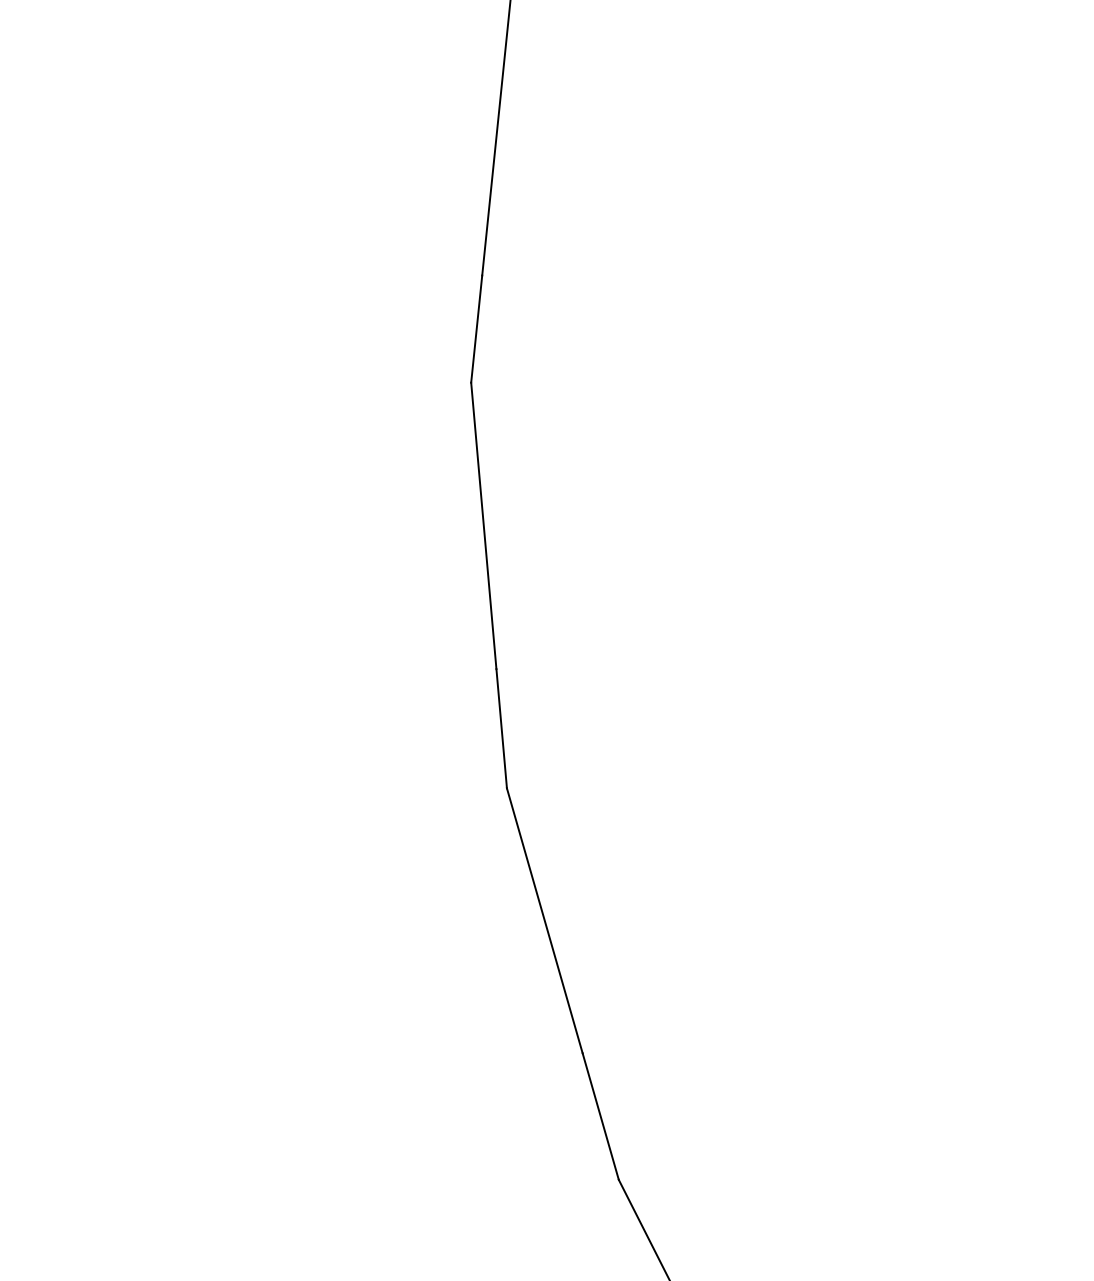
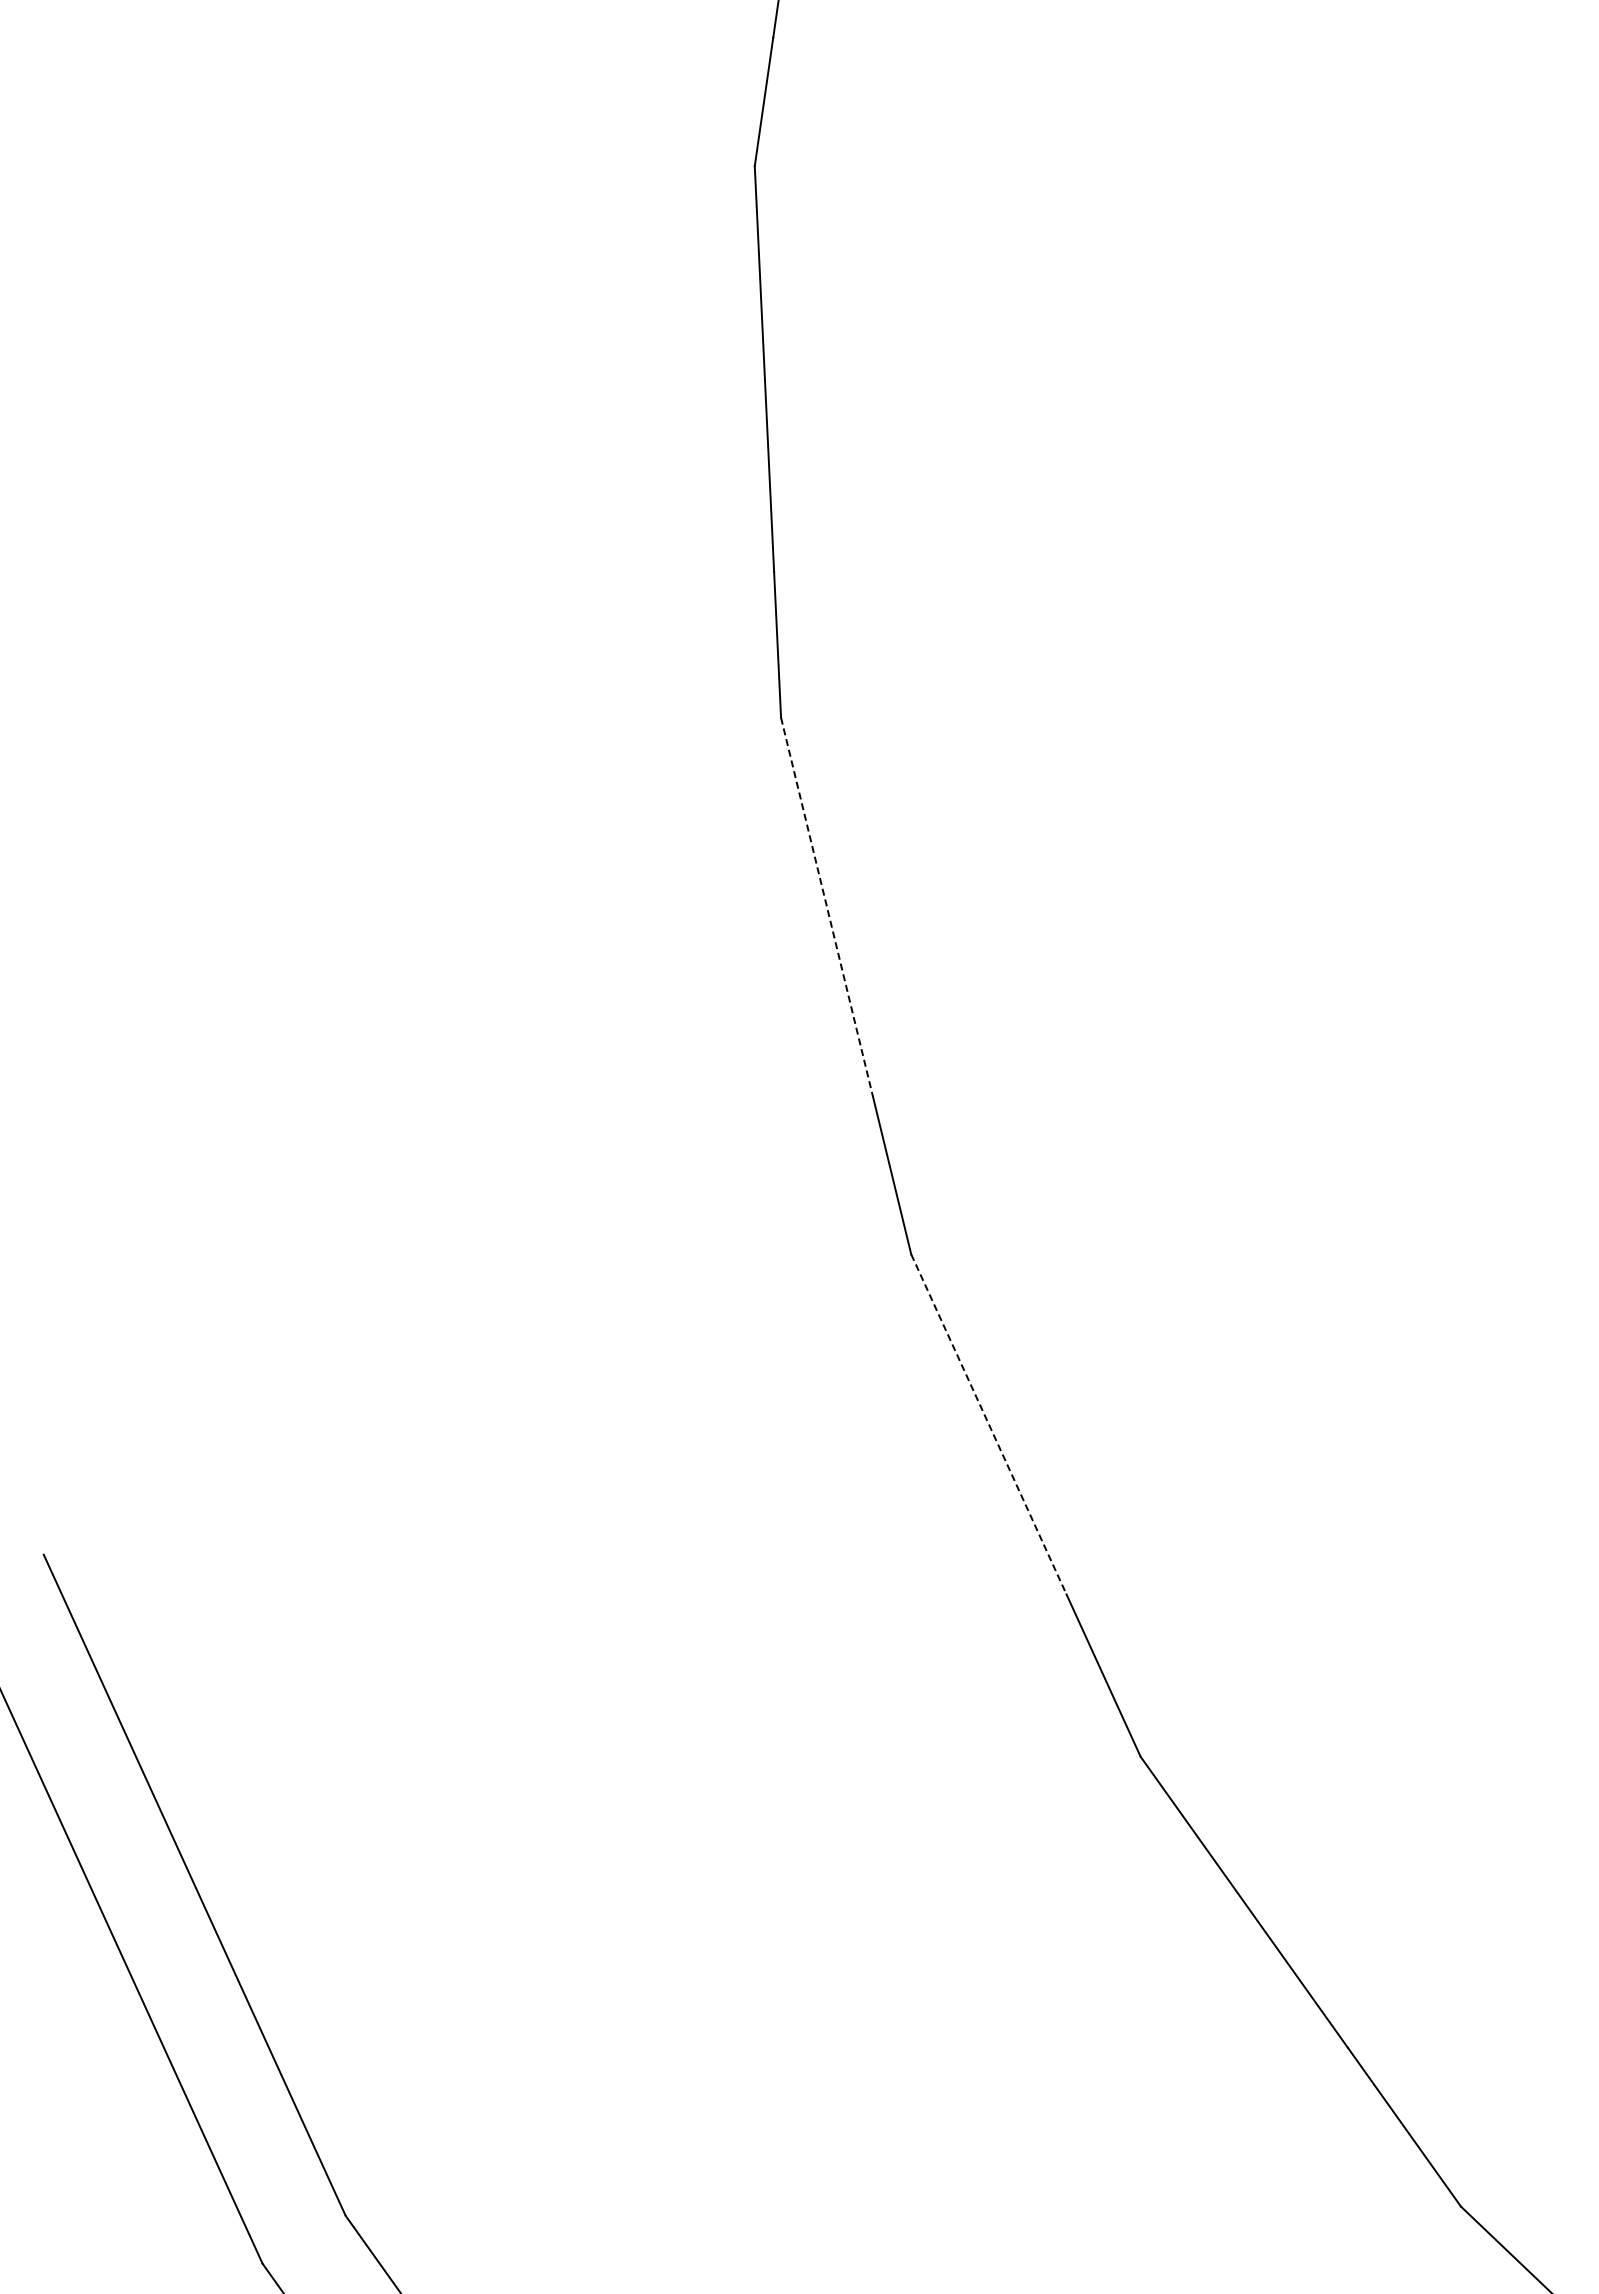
line: (484, 526) -> (827, 907), solid -> dashed
line: (544, 920) -> (988, 1424), solid -> dashed

